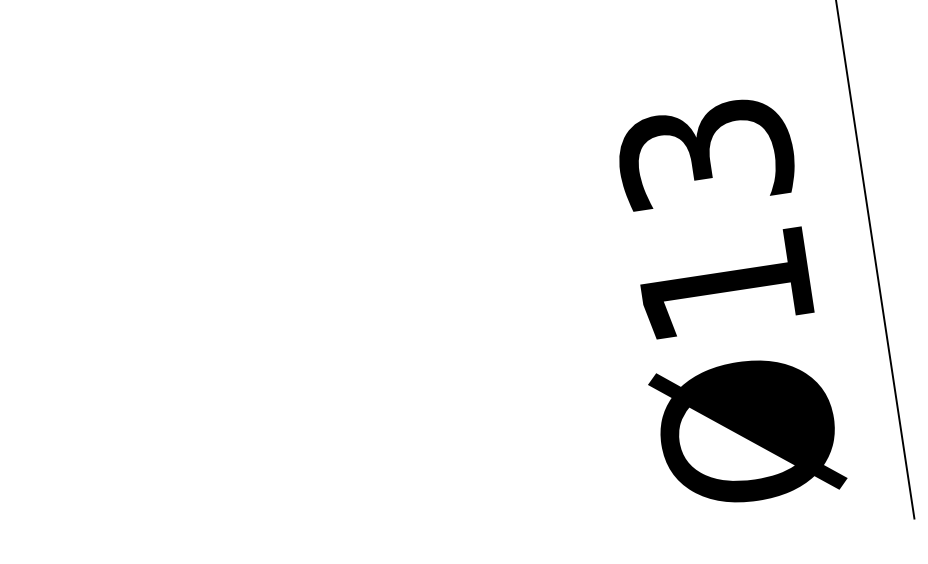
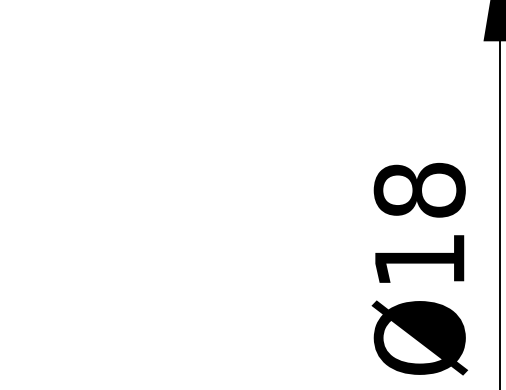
text: (704, 153) -> (419, 189), Ø13 -> Ø18

